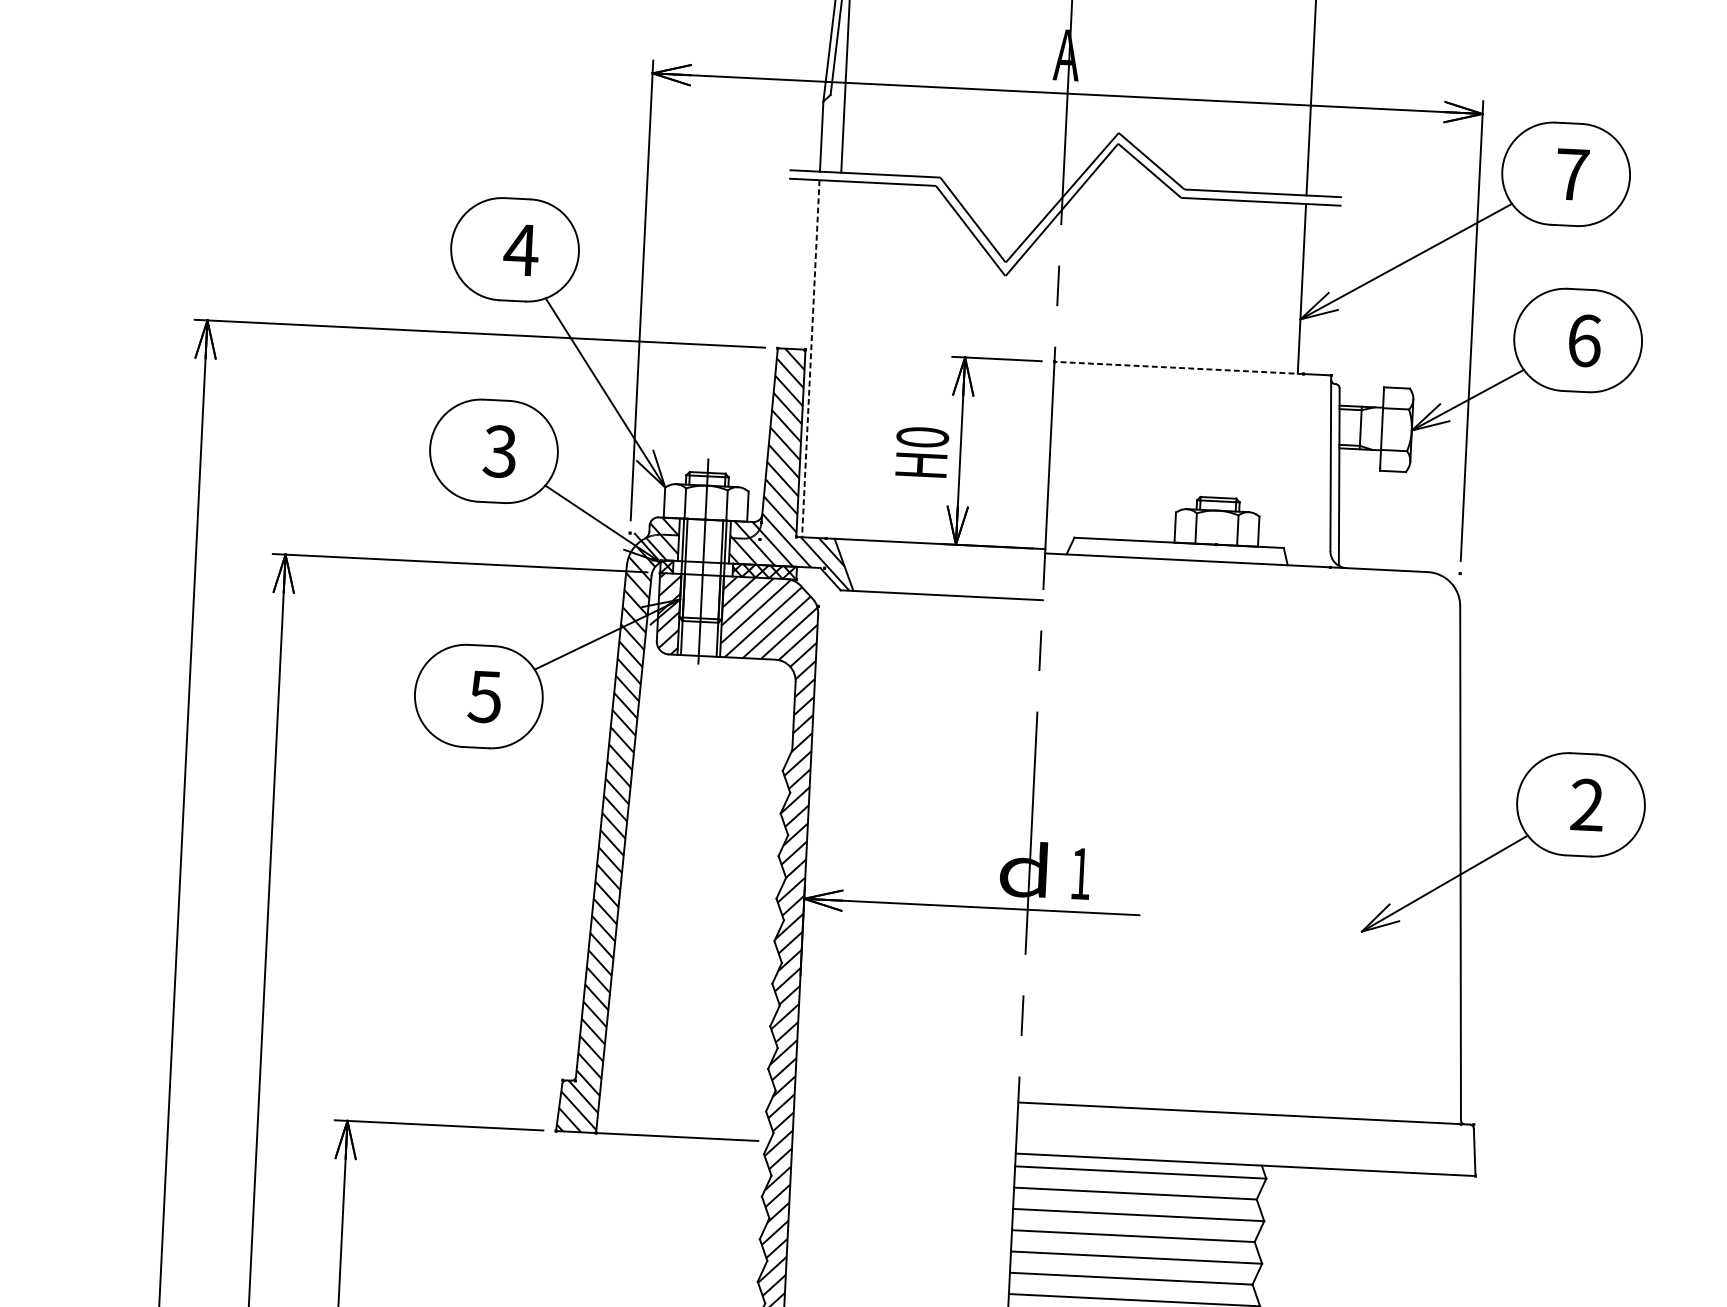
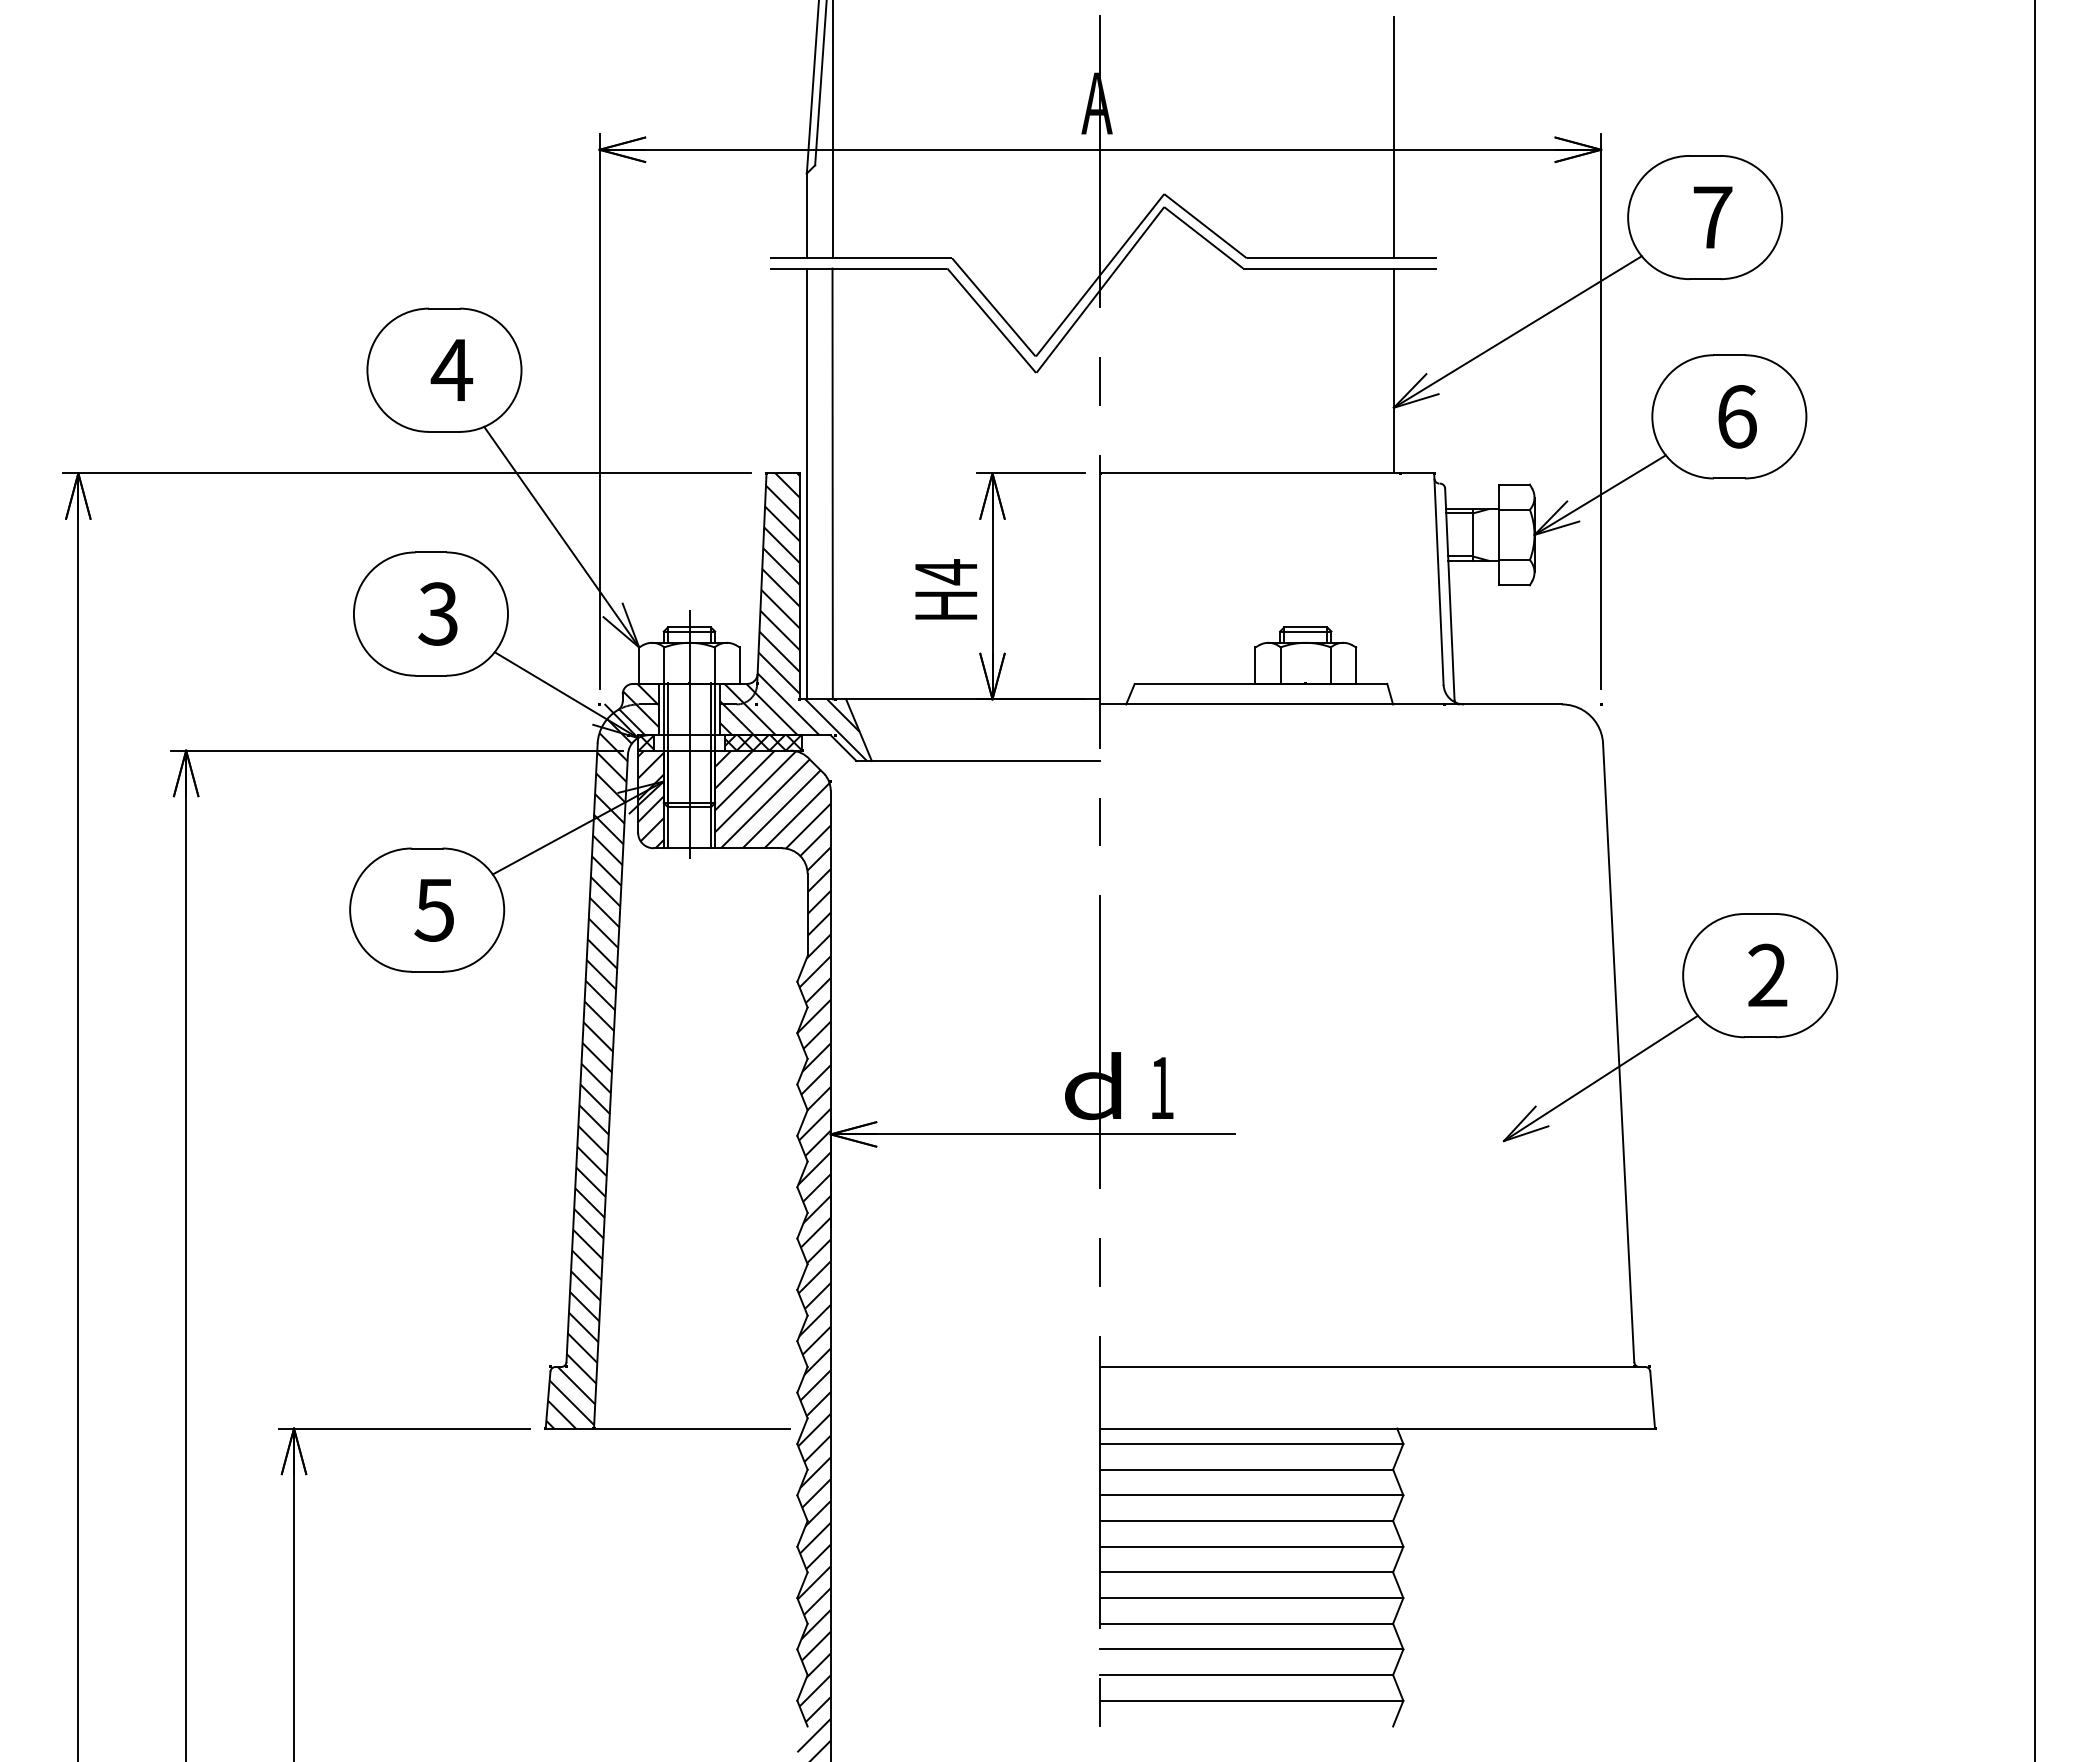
line: (810, 359) -> (806, 484), dashed -> solid
line: (832, 359) -> (832, 483), added
line: (1178, 368) -> (1250, 473), dashed -> solid
text: (922, 437) -> (946, 572), H0 -> H4

